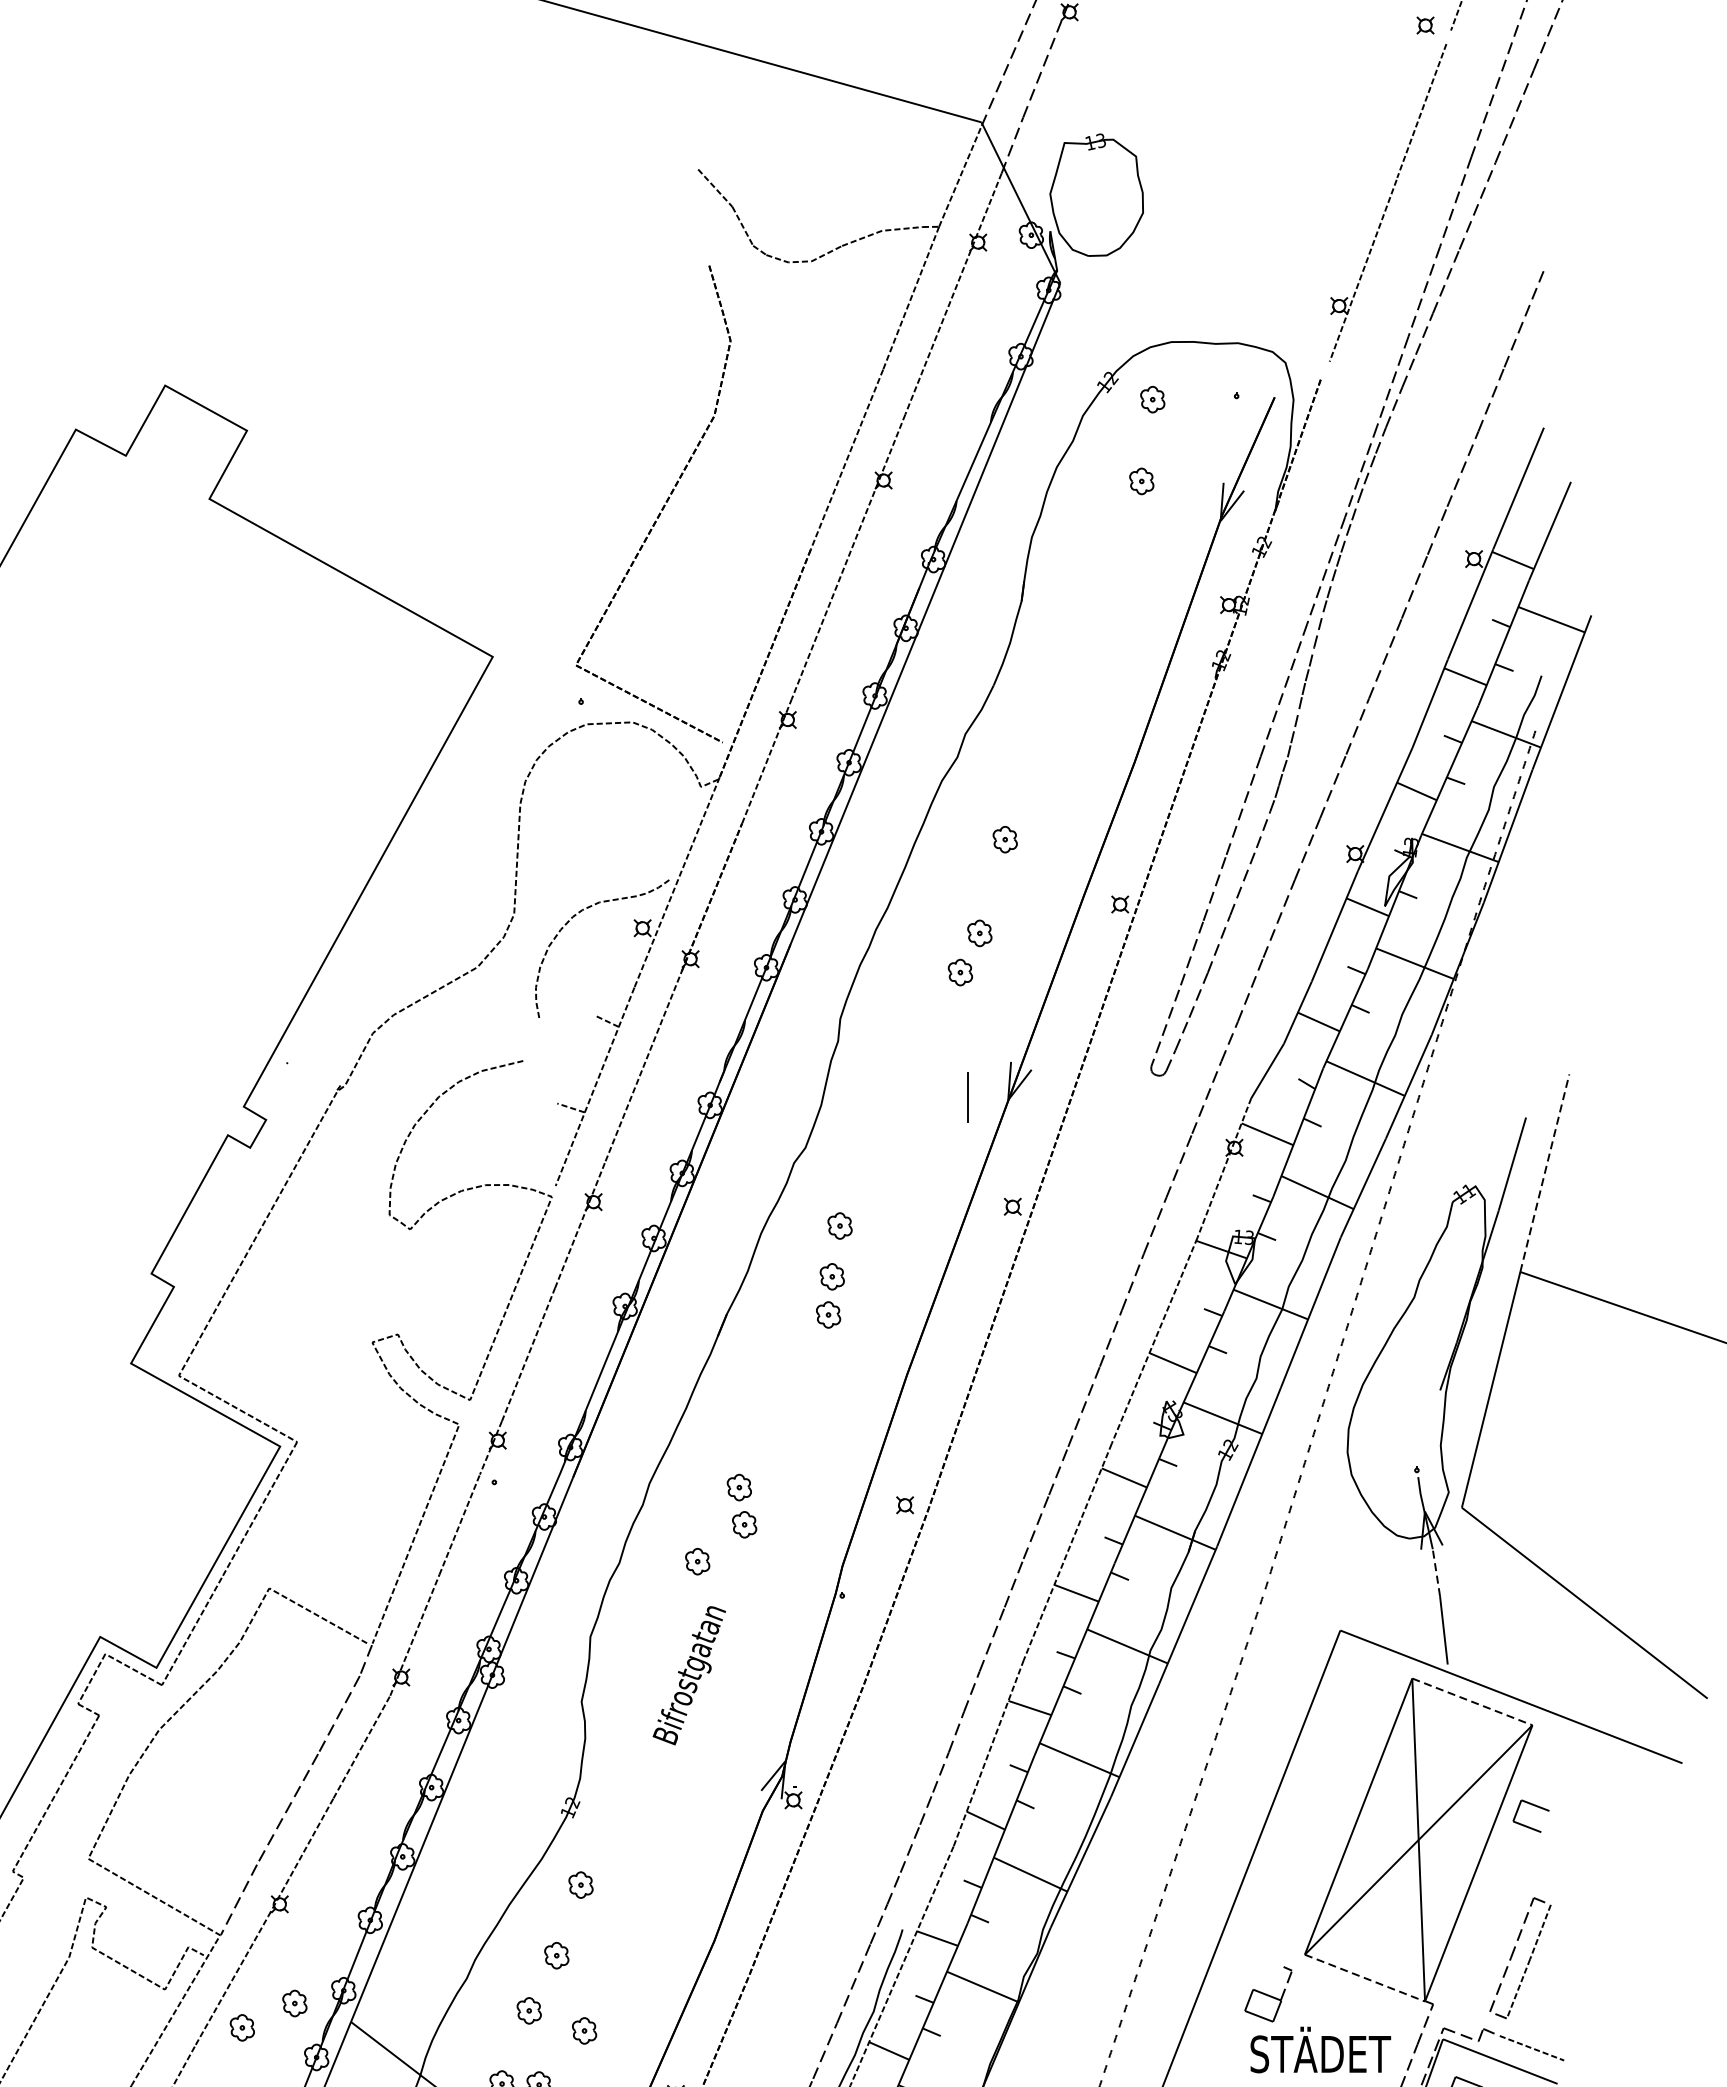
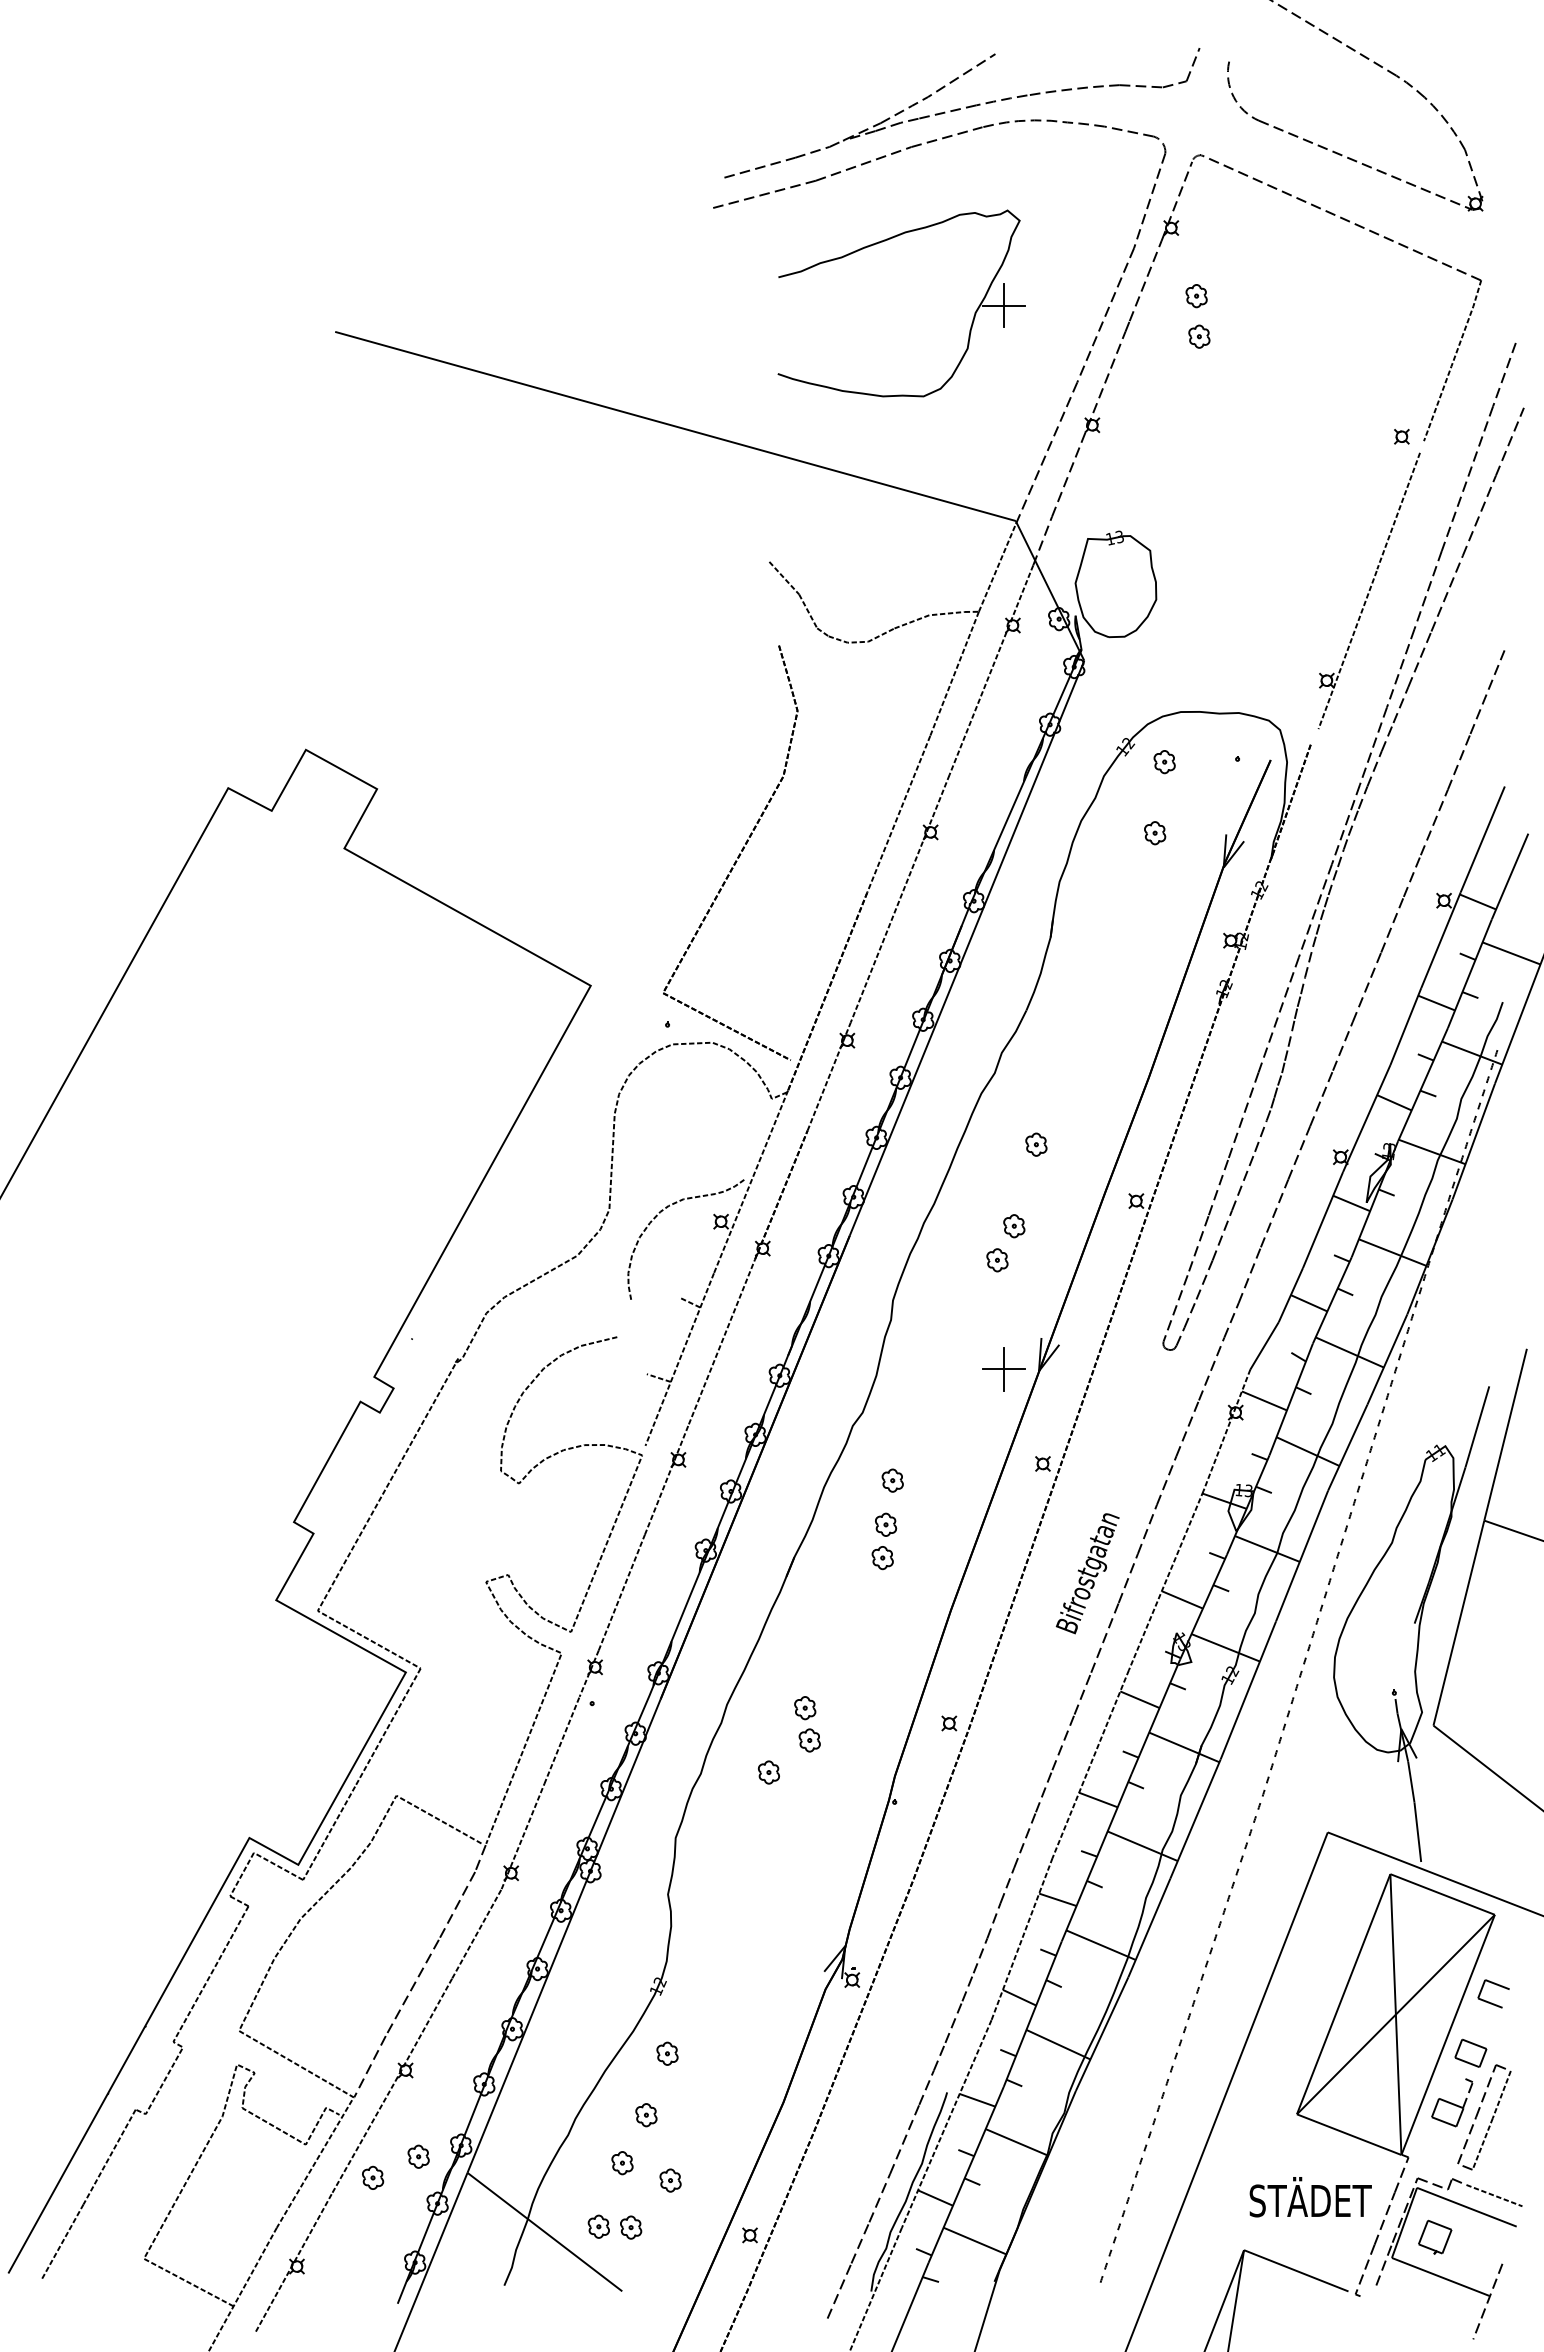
line: (967, 1098) -> (1003, 1369), added
line: (1544, 1172) -> (1505, 1434), dashed -> solid
line: (1436, 1573) -> (1411, 1782), dashed -> solid
text: (689, 1675) -> (1087, 1573), moved
line: (1473, 1701) -> (1443, 1894), dashed -> solid
part: (1504, 1883) -> (1470, 2052), added
line: (1365, 1977) -> (1349, 2134), dashed -> solid
part: (1268, 1994) -> (1452, 2102), moved

